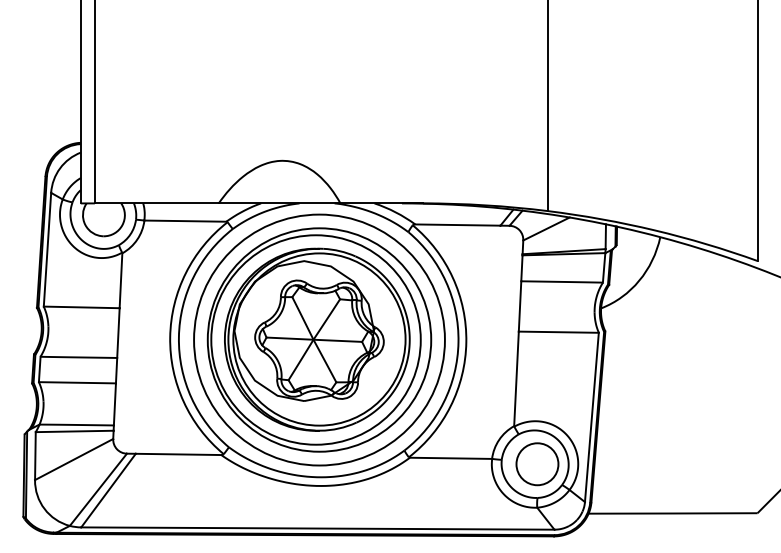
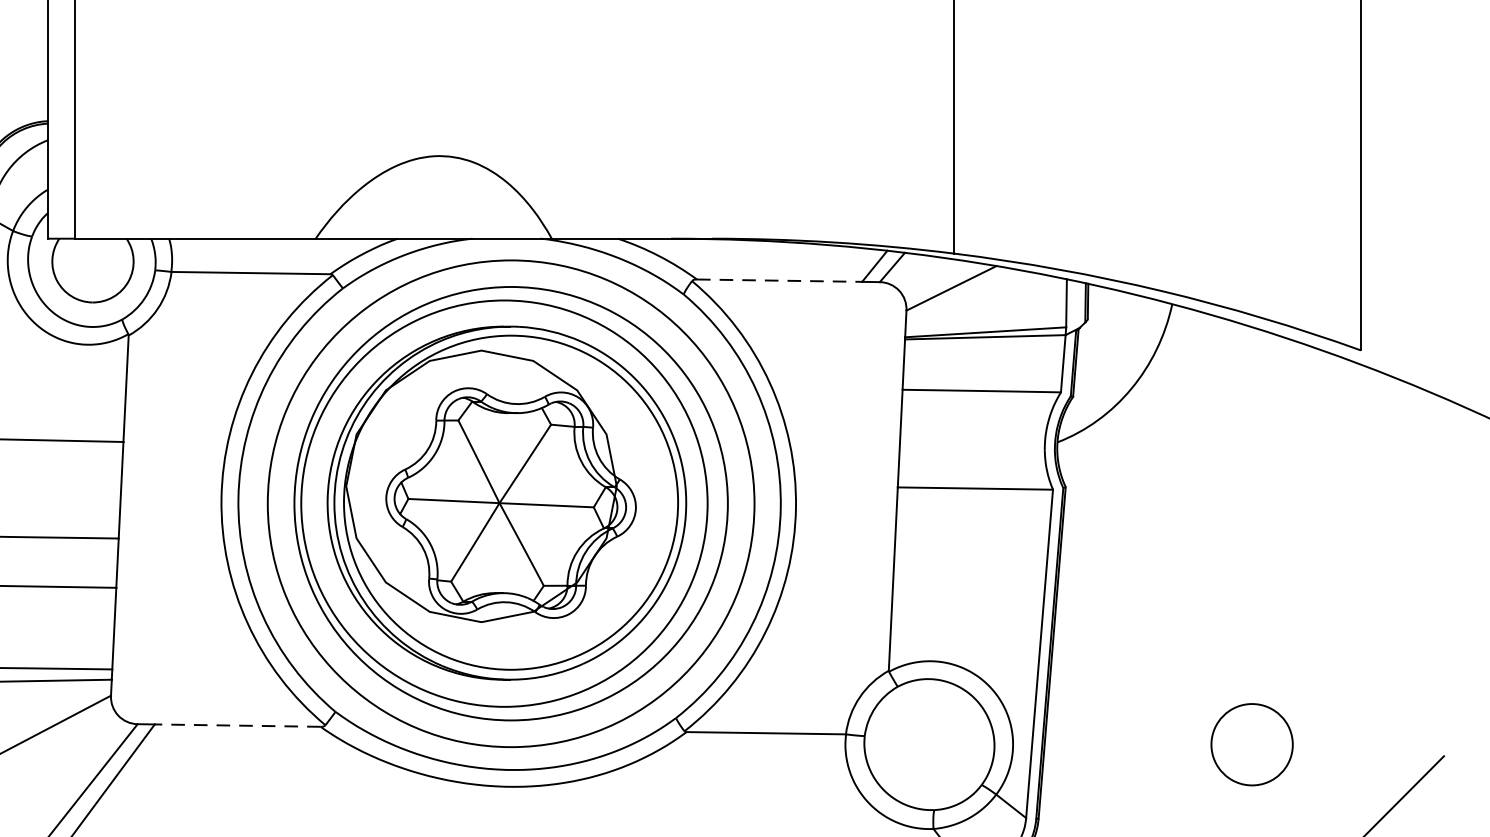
line: (457, 225) -> (778, 281), solid -> dashed
line: (178, 454) -> (237, 725), solid -> dashed
circle: (537, 464) -> (1252, 745), moved

